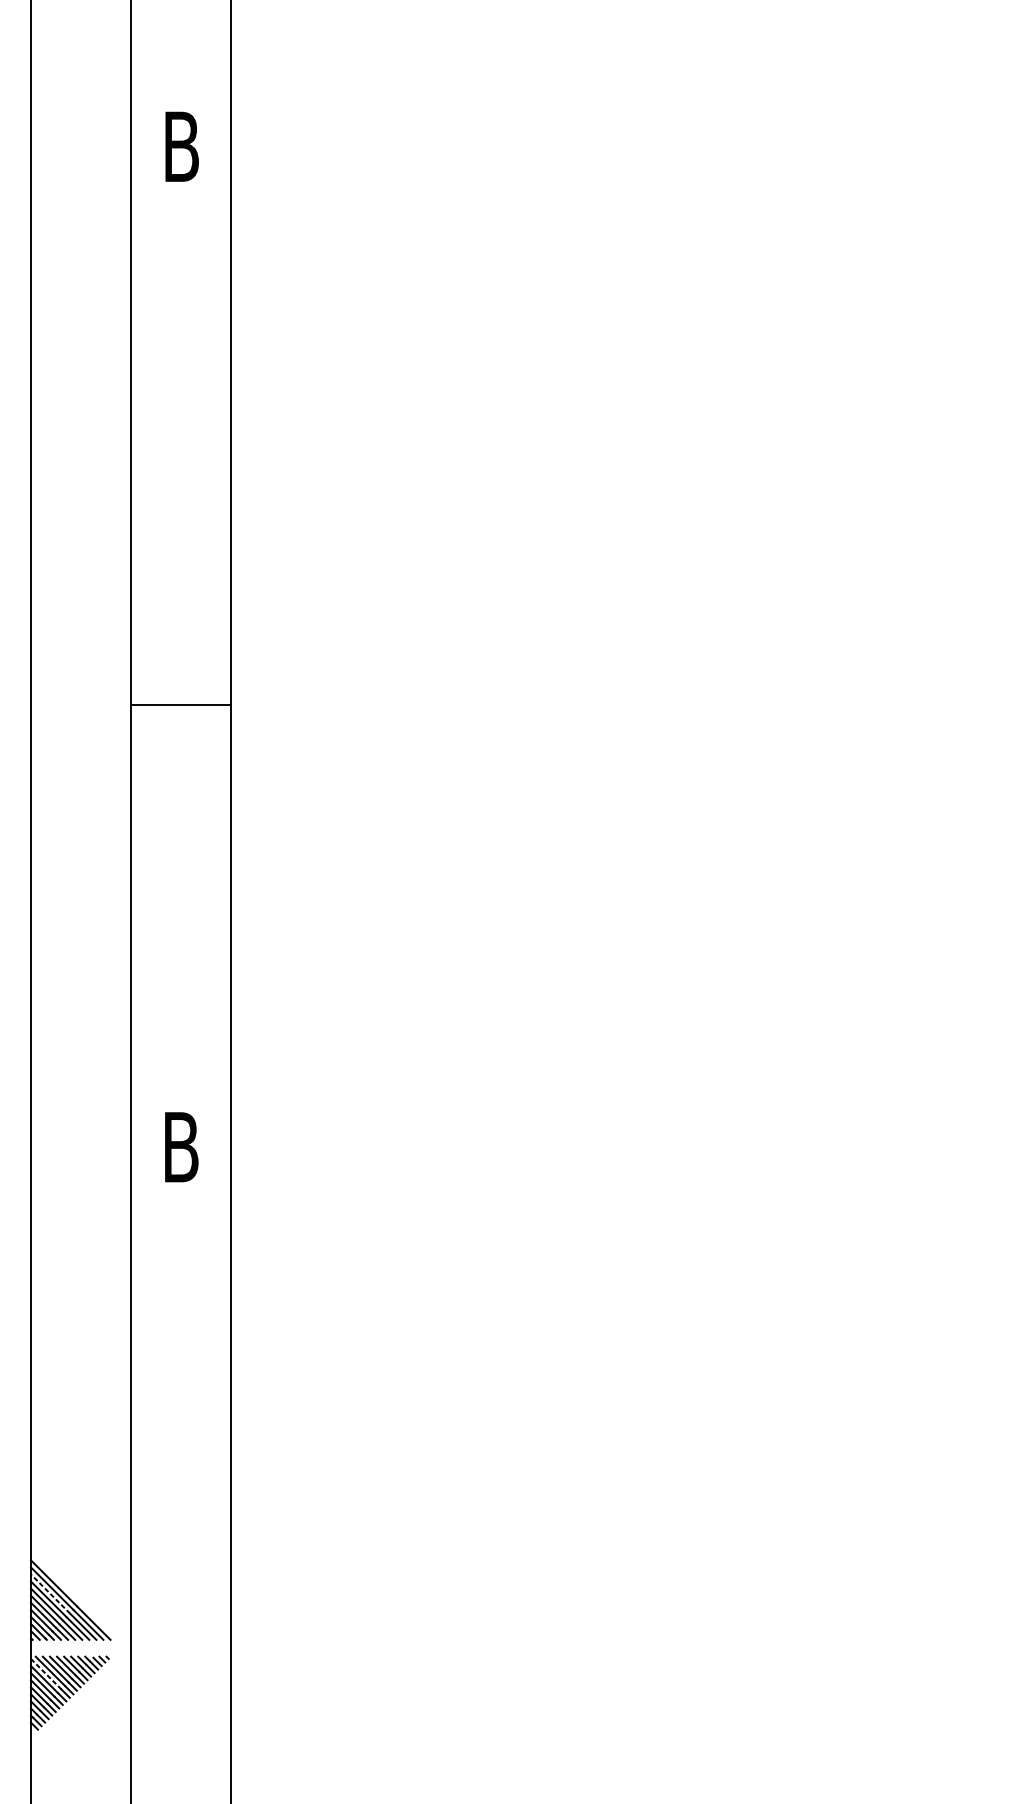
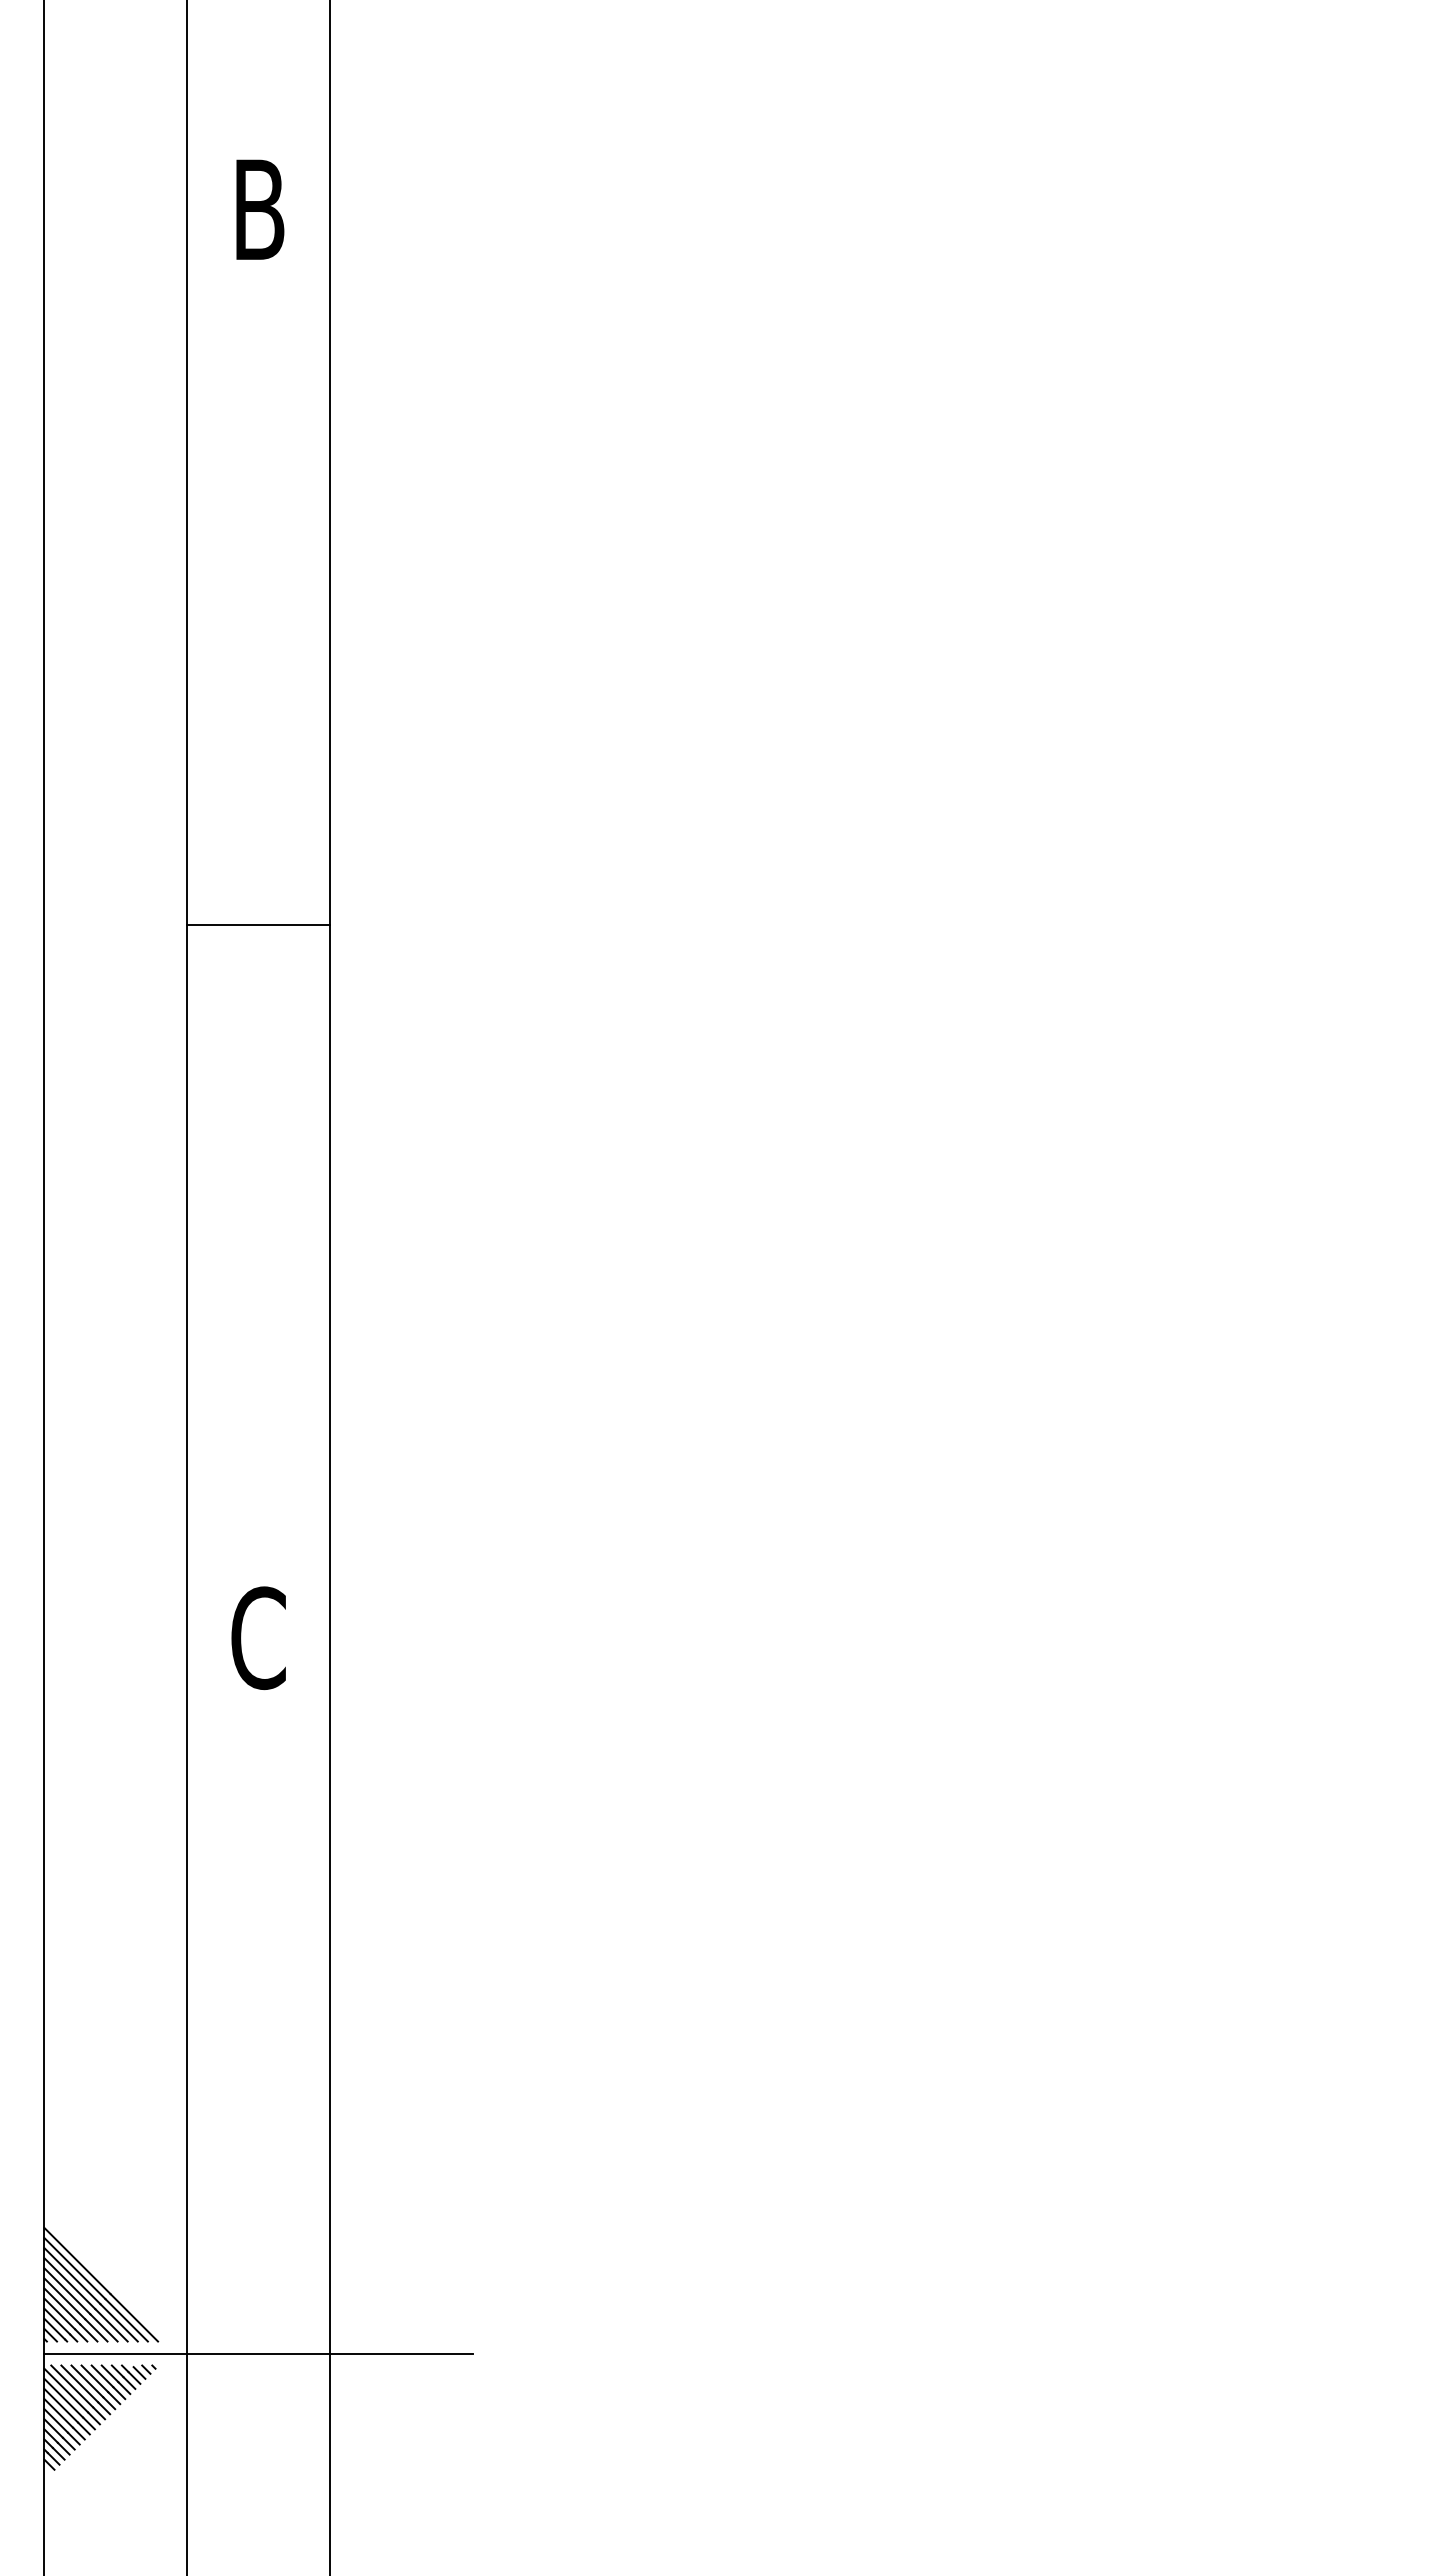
line: (180, 705) -> (258, 925), moved
text: (180, 1147) -> (258, 1638), B -> C
line: (50, 1594) -> (72, 2276), dashed -> solid
line: (180, 1648) -> (258, 2353), added
line: (46, 1674) -> (66, 2390), dashed -> solid

